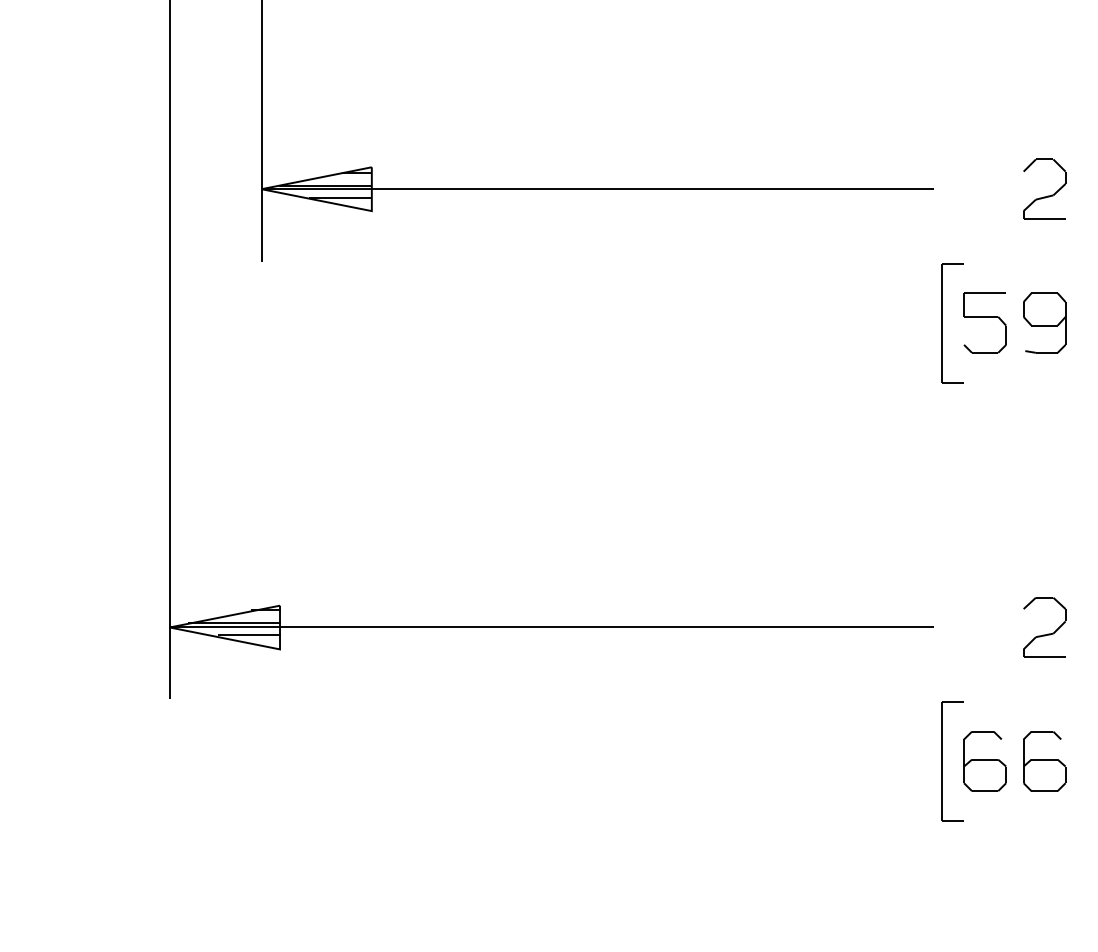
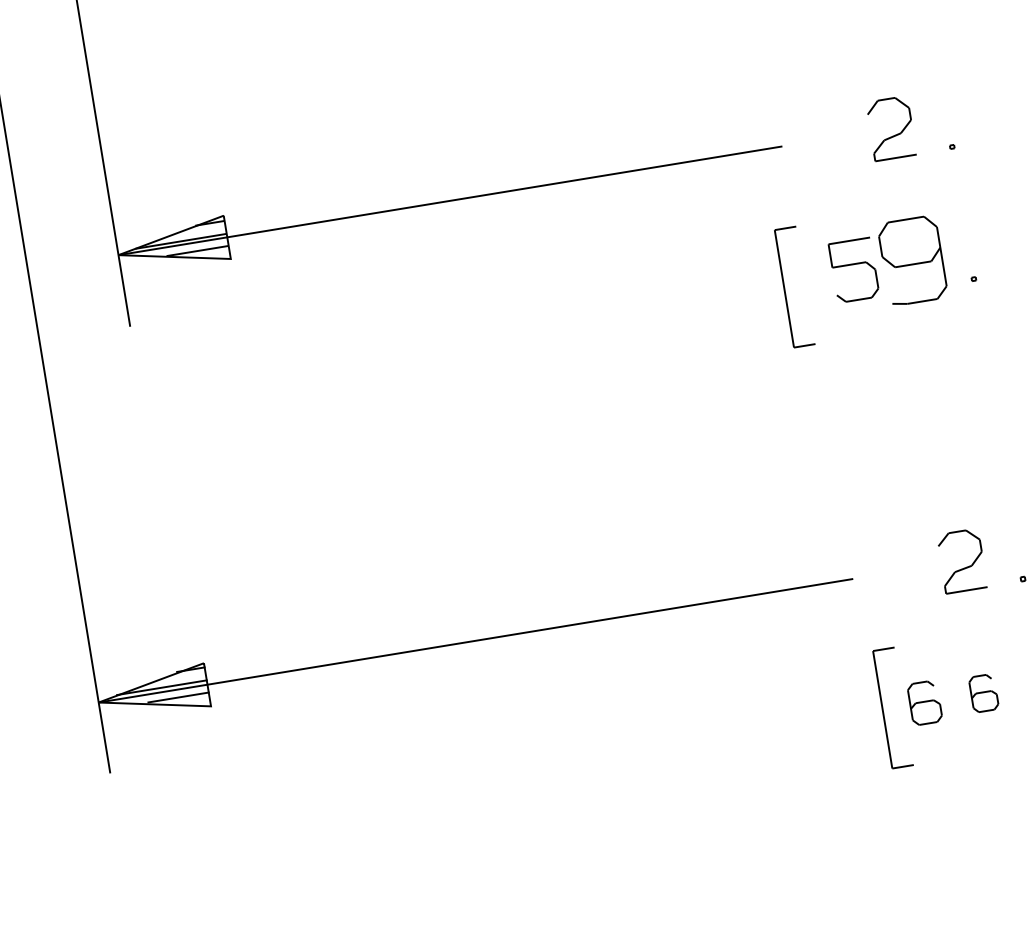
part: (1044, 322) -> (912, 260), size x1.4
part: (942, 323) -> (784, 289), moved
part: (984, 761) -> (924, 703), size x0.7
part: (1044, 761) -> (983, 693), size x0.6

